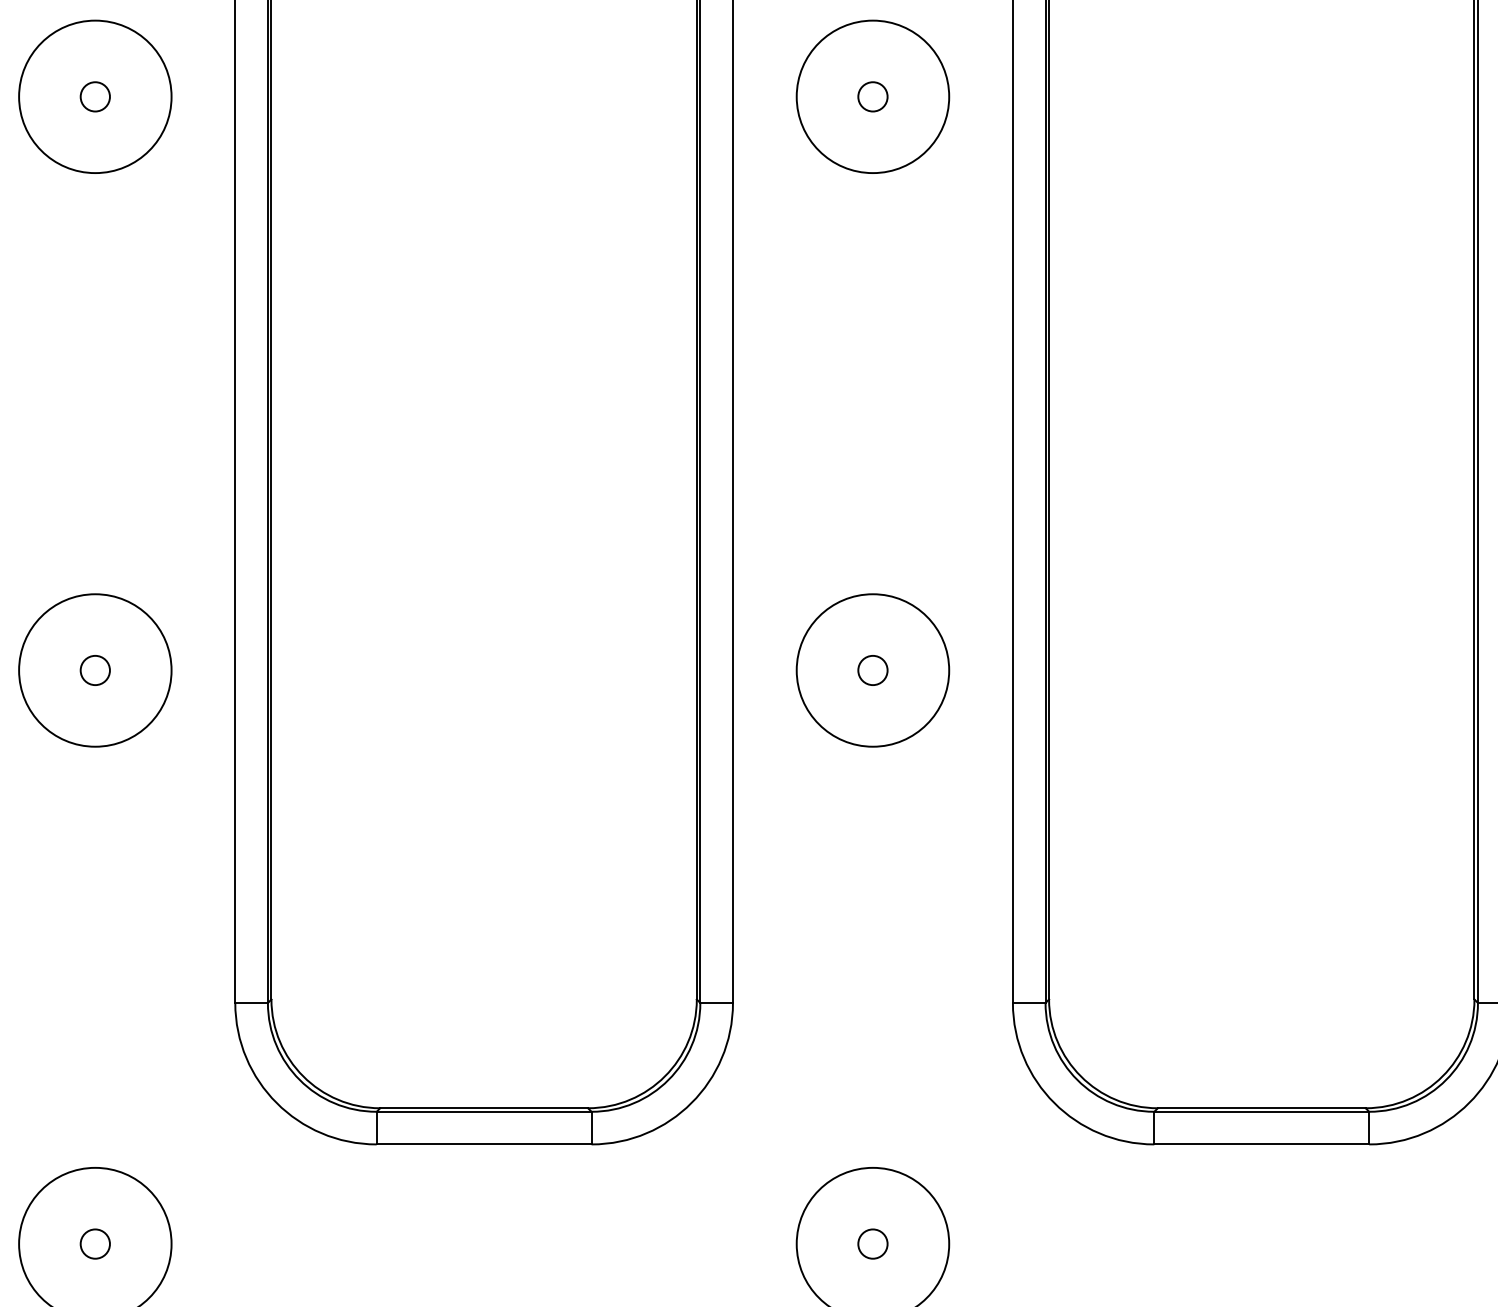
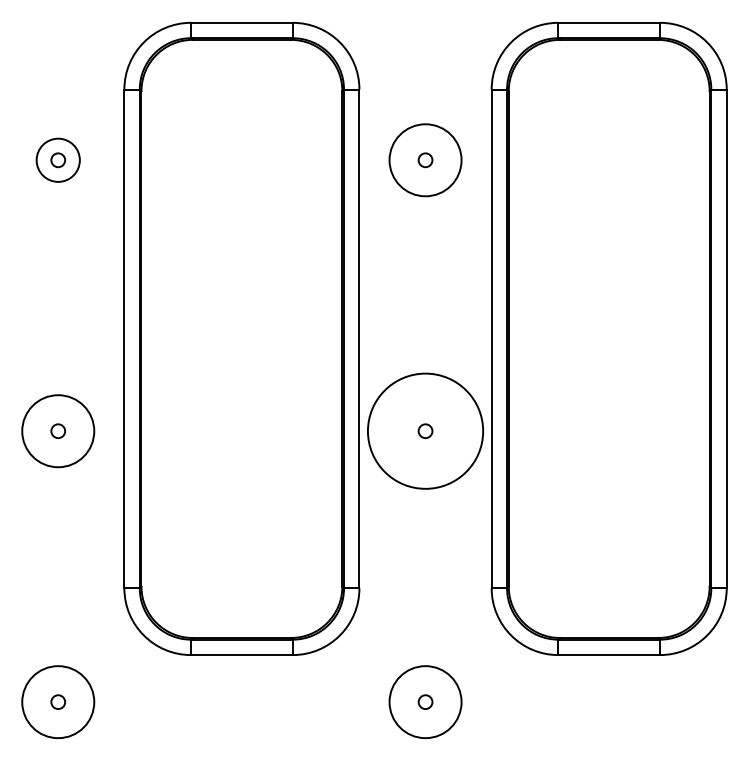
circle: (95, 97) -> (58, 160), size x0.6
circle: (872, 671) -> (425, 431), size x1.6

